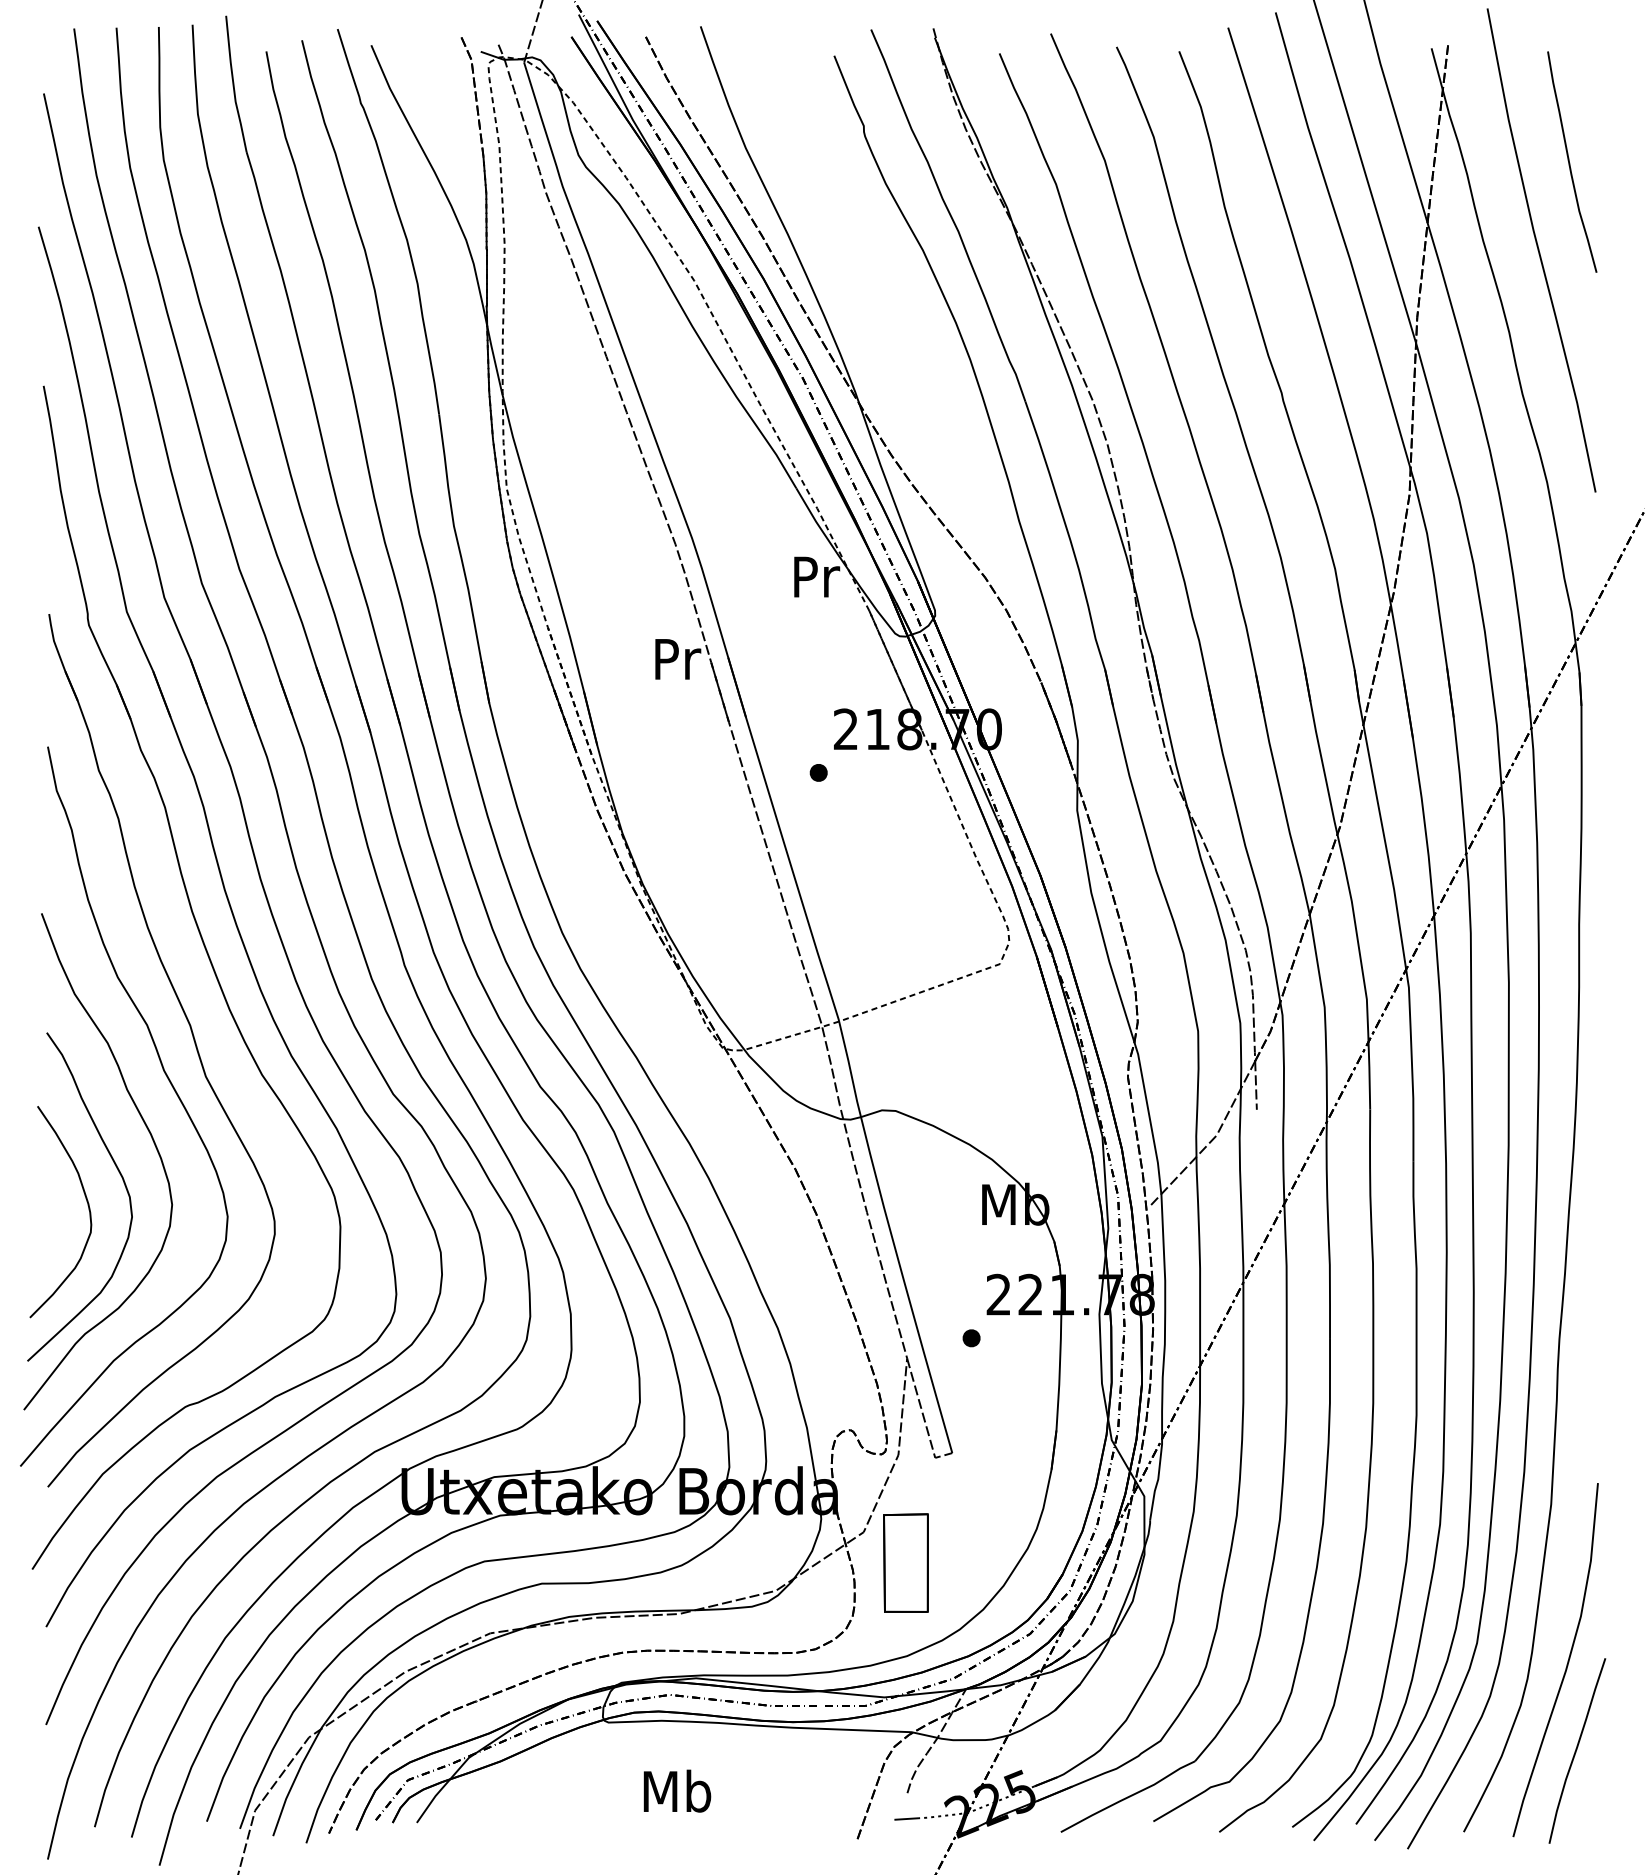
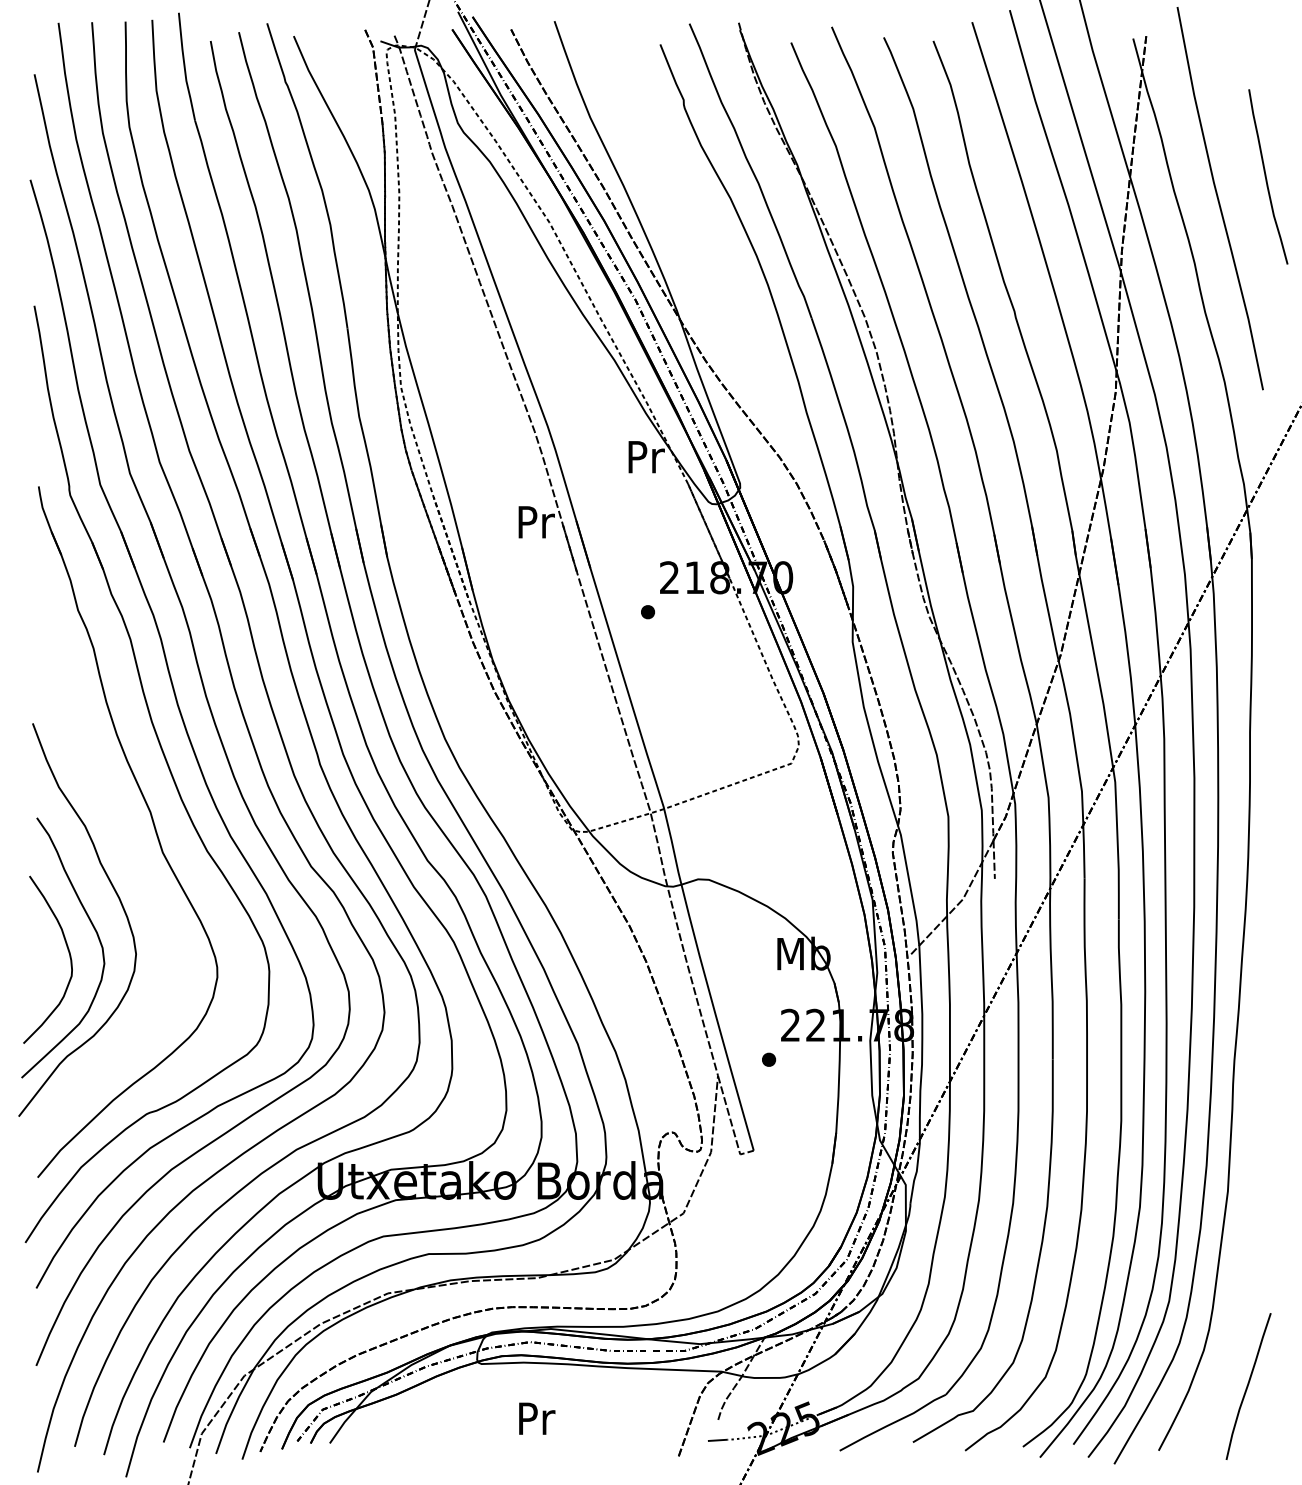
curve: (1570, 163) -> (1266, 178), moved
curve: (170, 1084) -> (134, 858), removed
part: (905, 1562) -> (716, 1237), removed
curve: (1566, 1664) -> (1240, 1318), removed
text: (677, 1790) -> (536, 1417), Mb -> Pr

